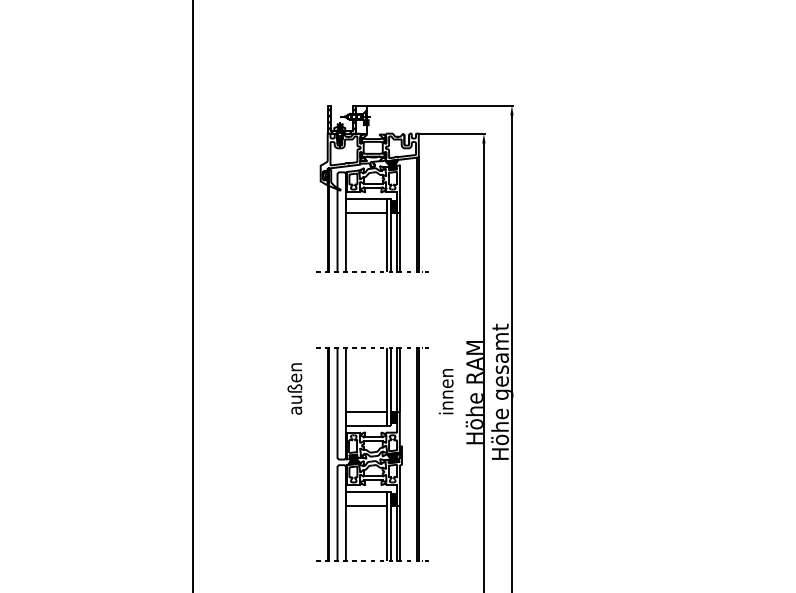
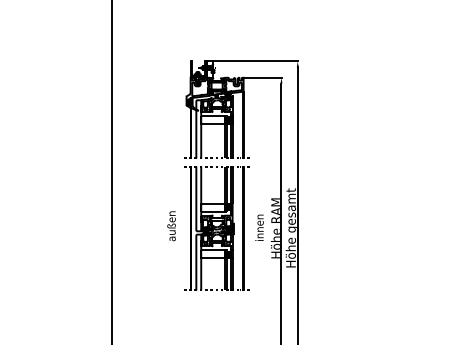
part: (372, 454) -> (216, 228), moved

